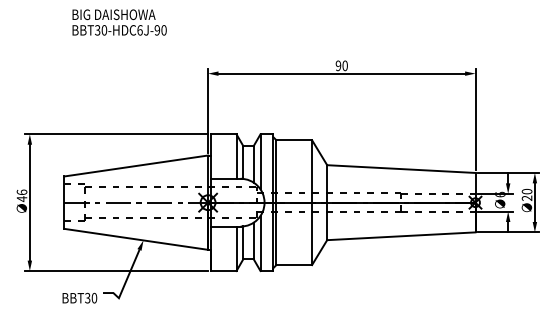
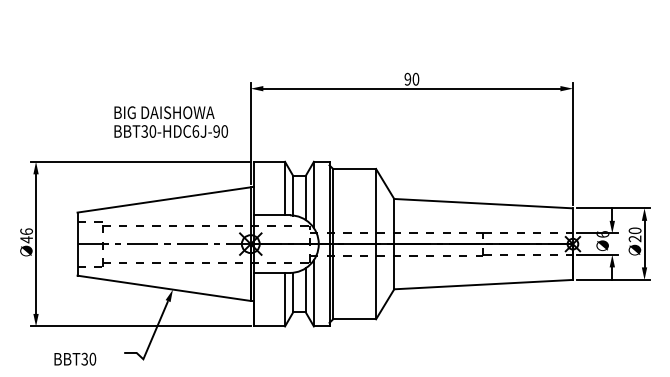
text: (119, 22) -> (170, 121), moved
text: (80, 297) -> (75, 358), moved

